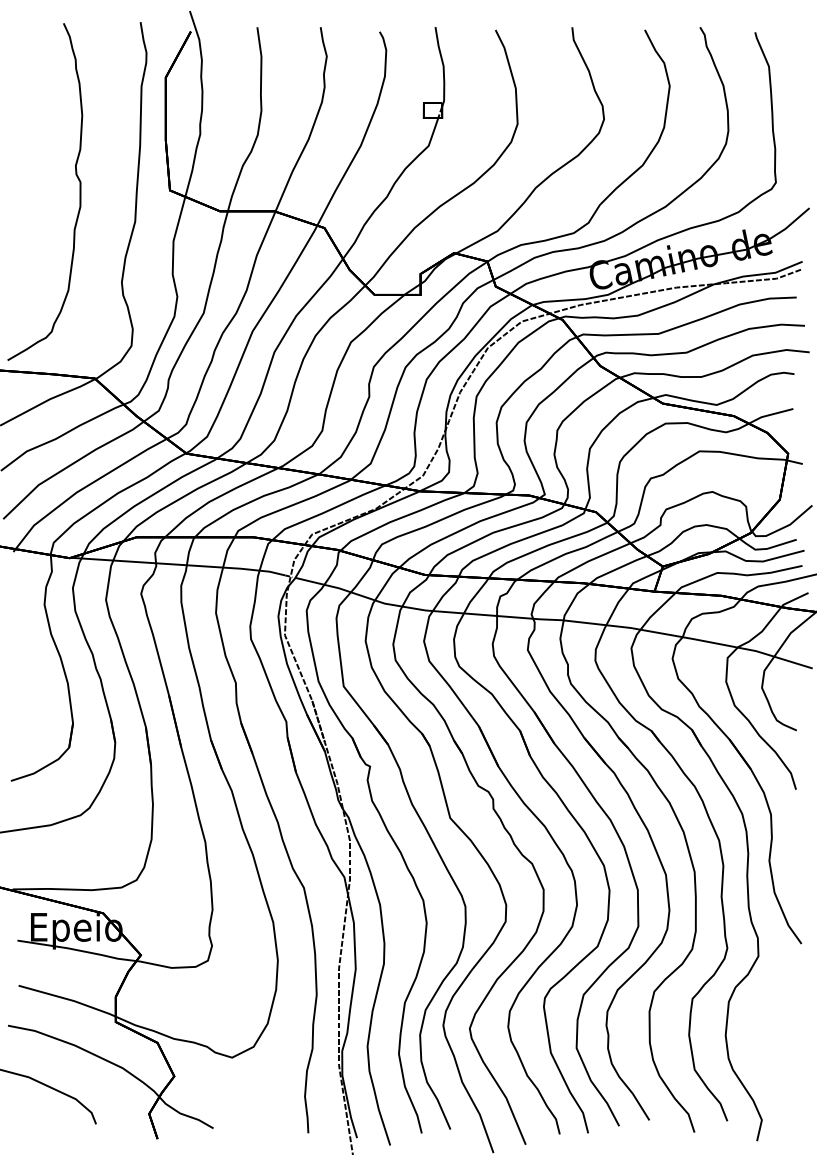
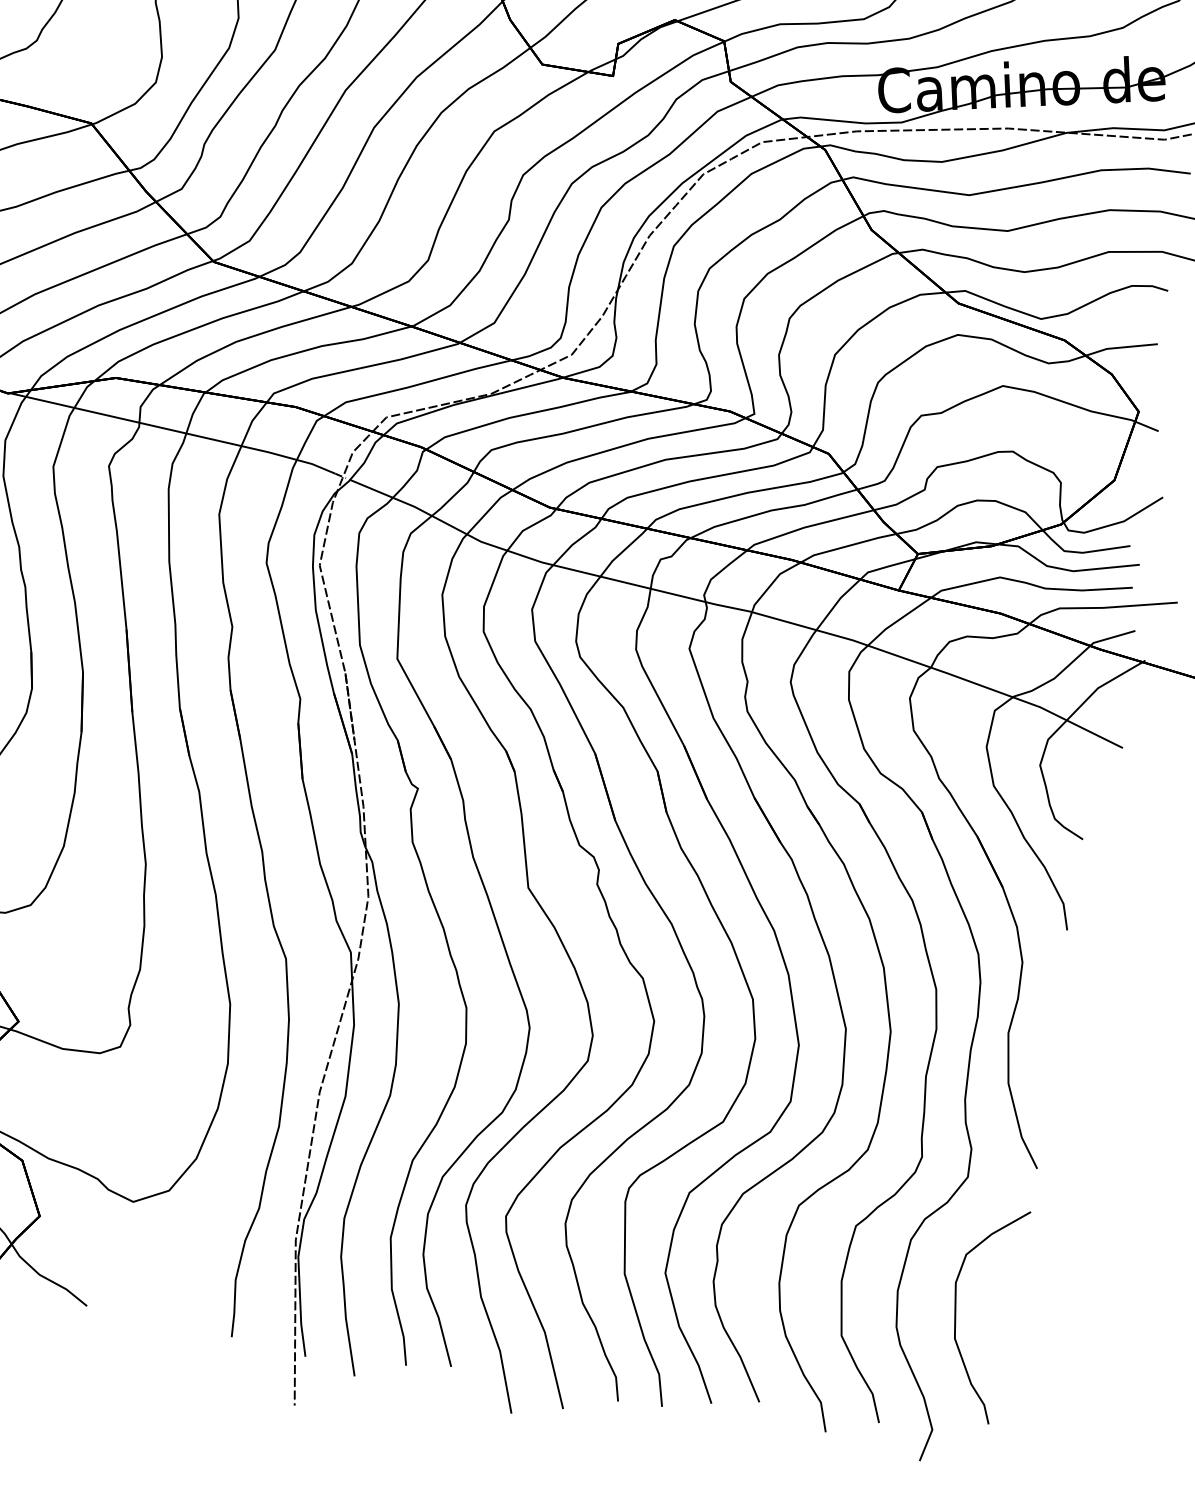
curve: (765, 1042) -> (957, 1311), added

